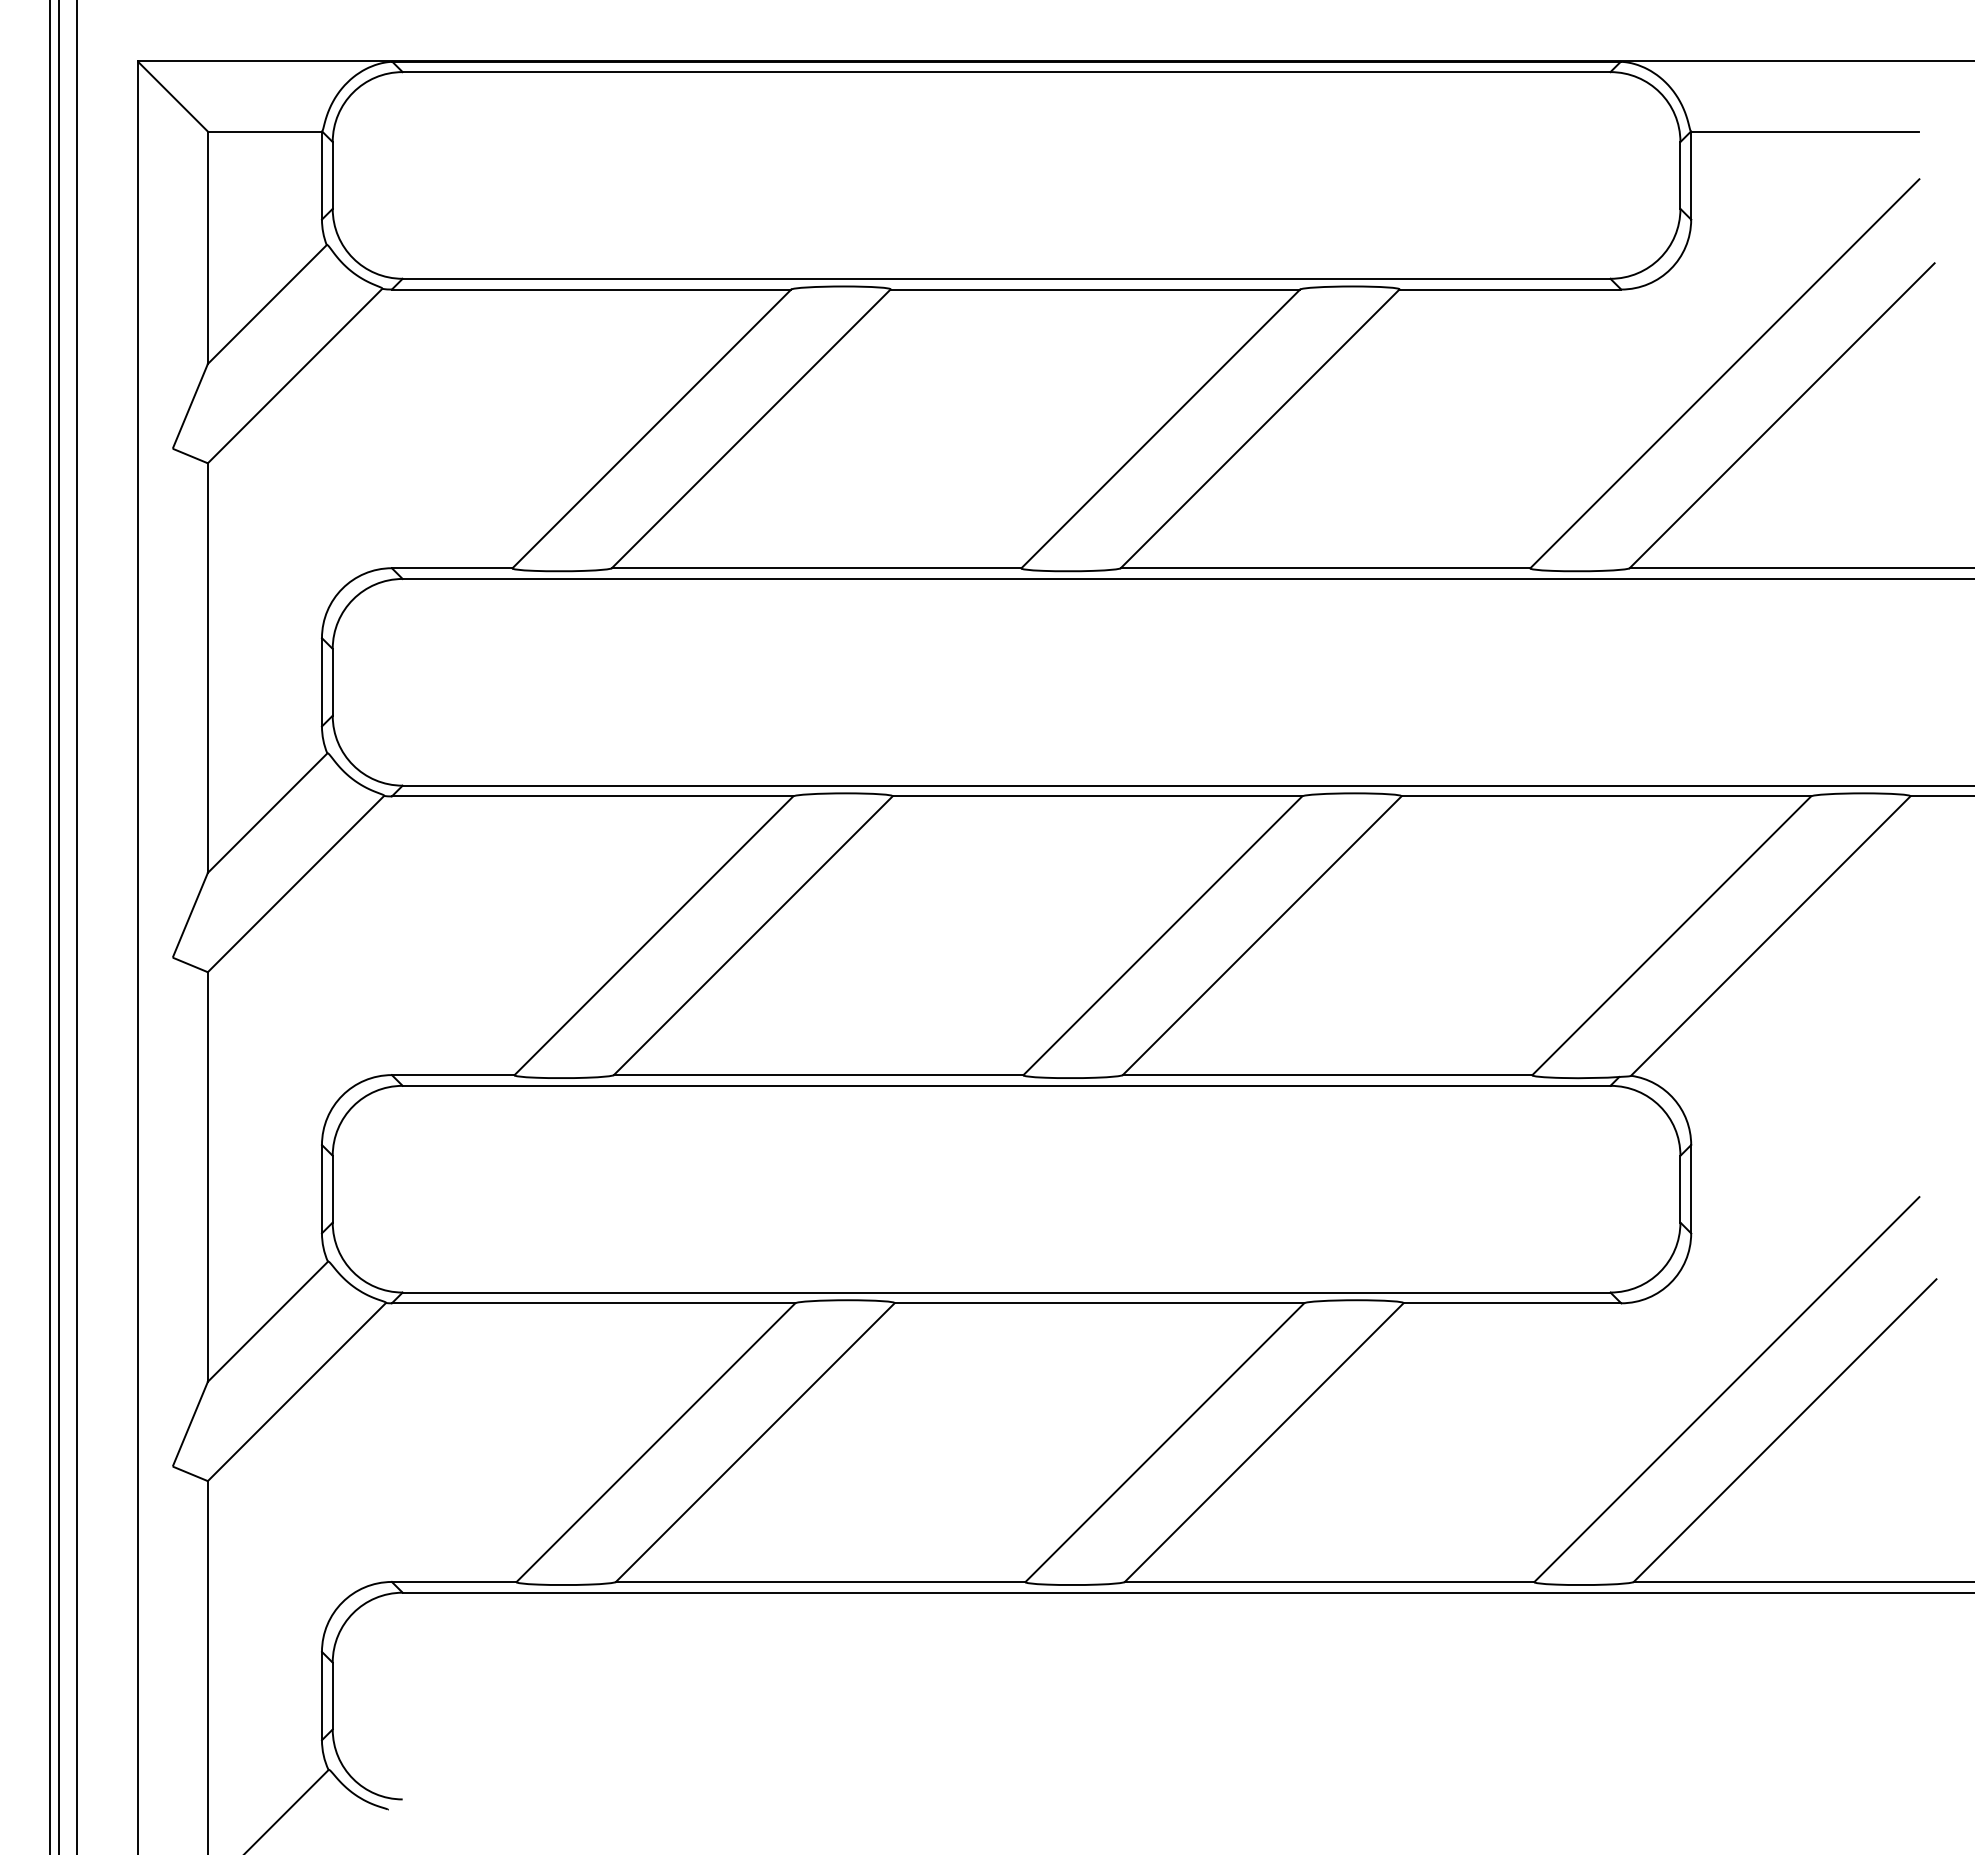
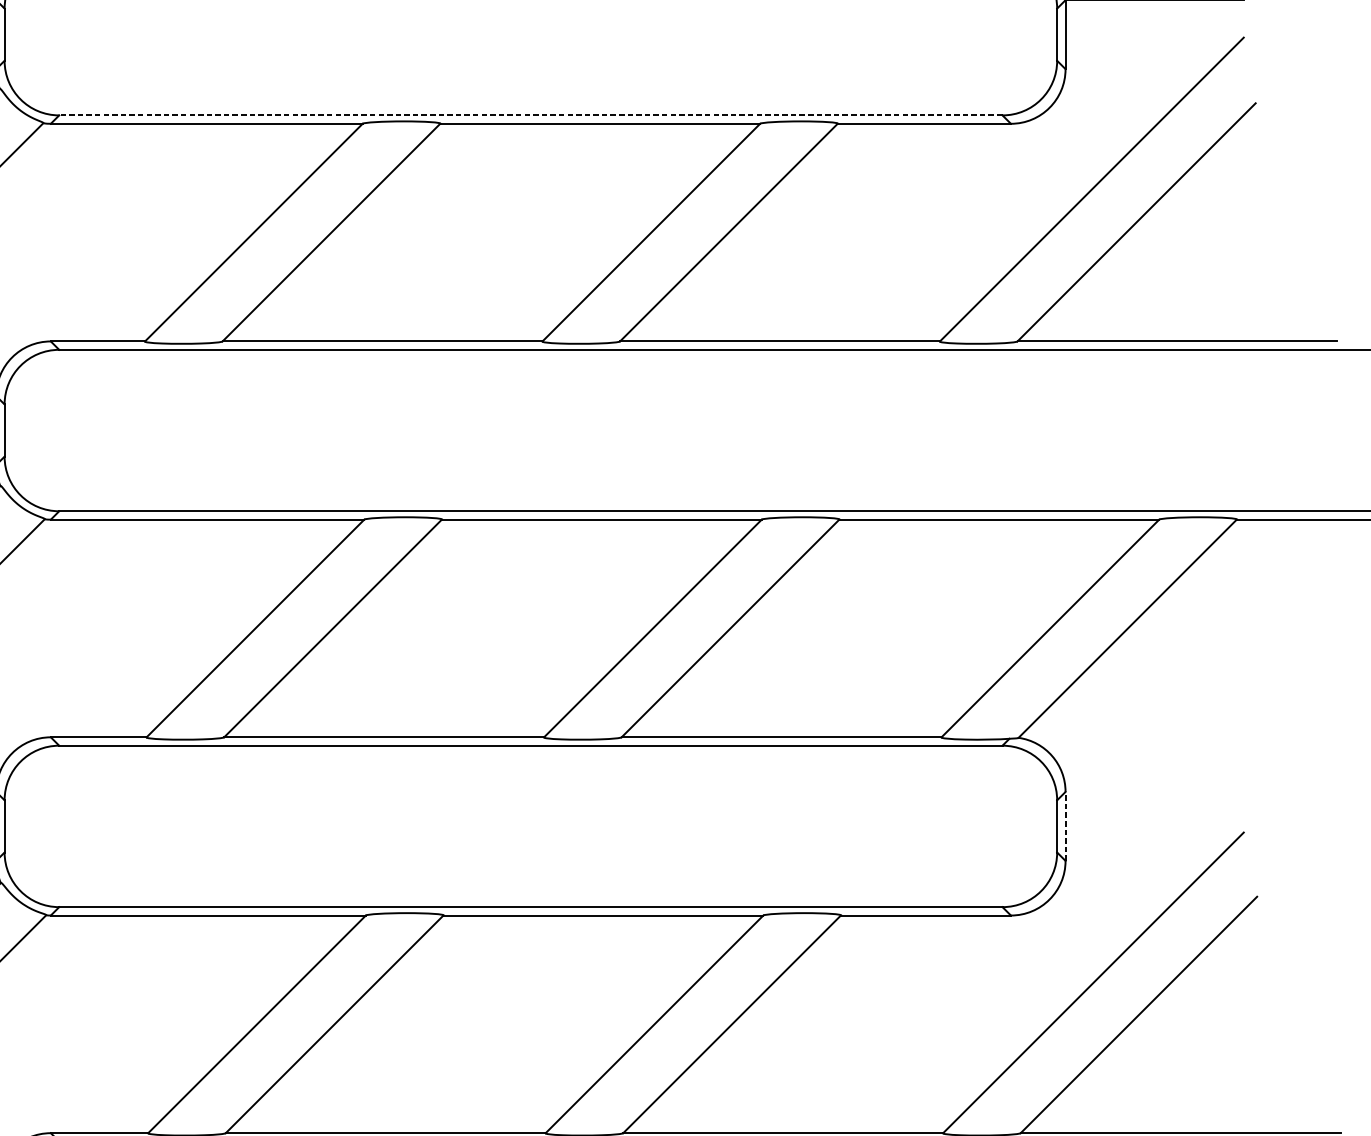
line: (1006, 278) -> (530, 115), solid -> dashed
line: (1691, 1188) -> (1065, 825), solid -> dashed

